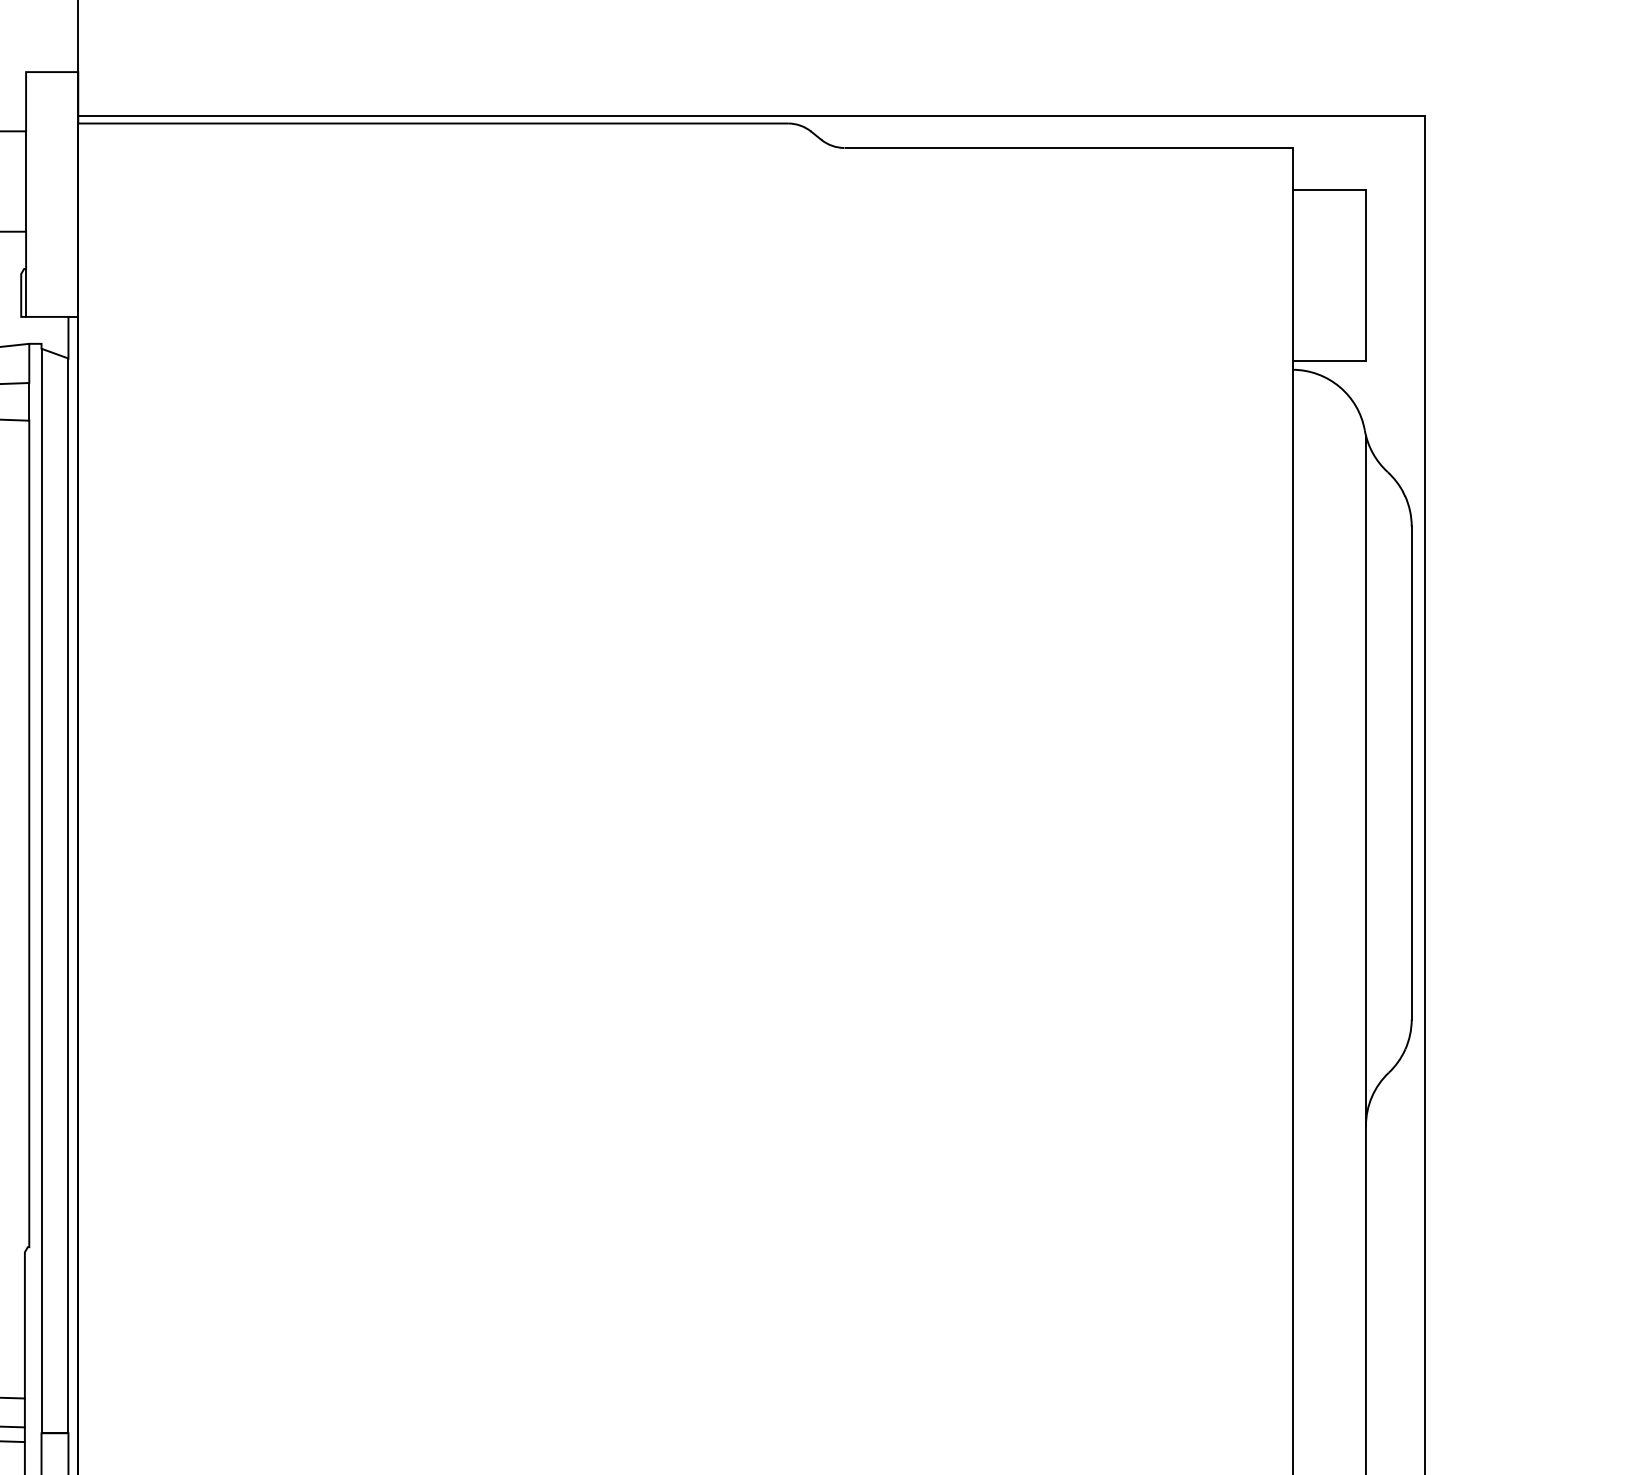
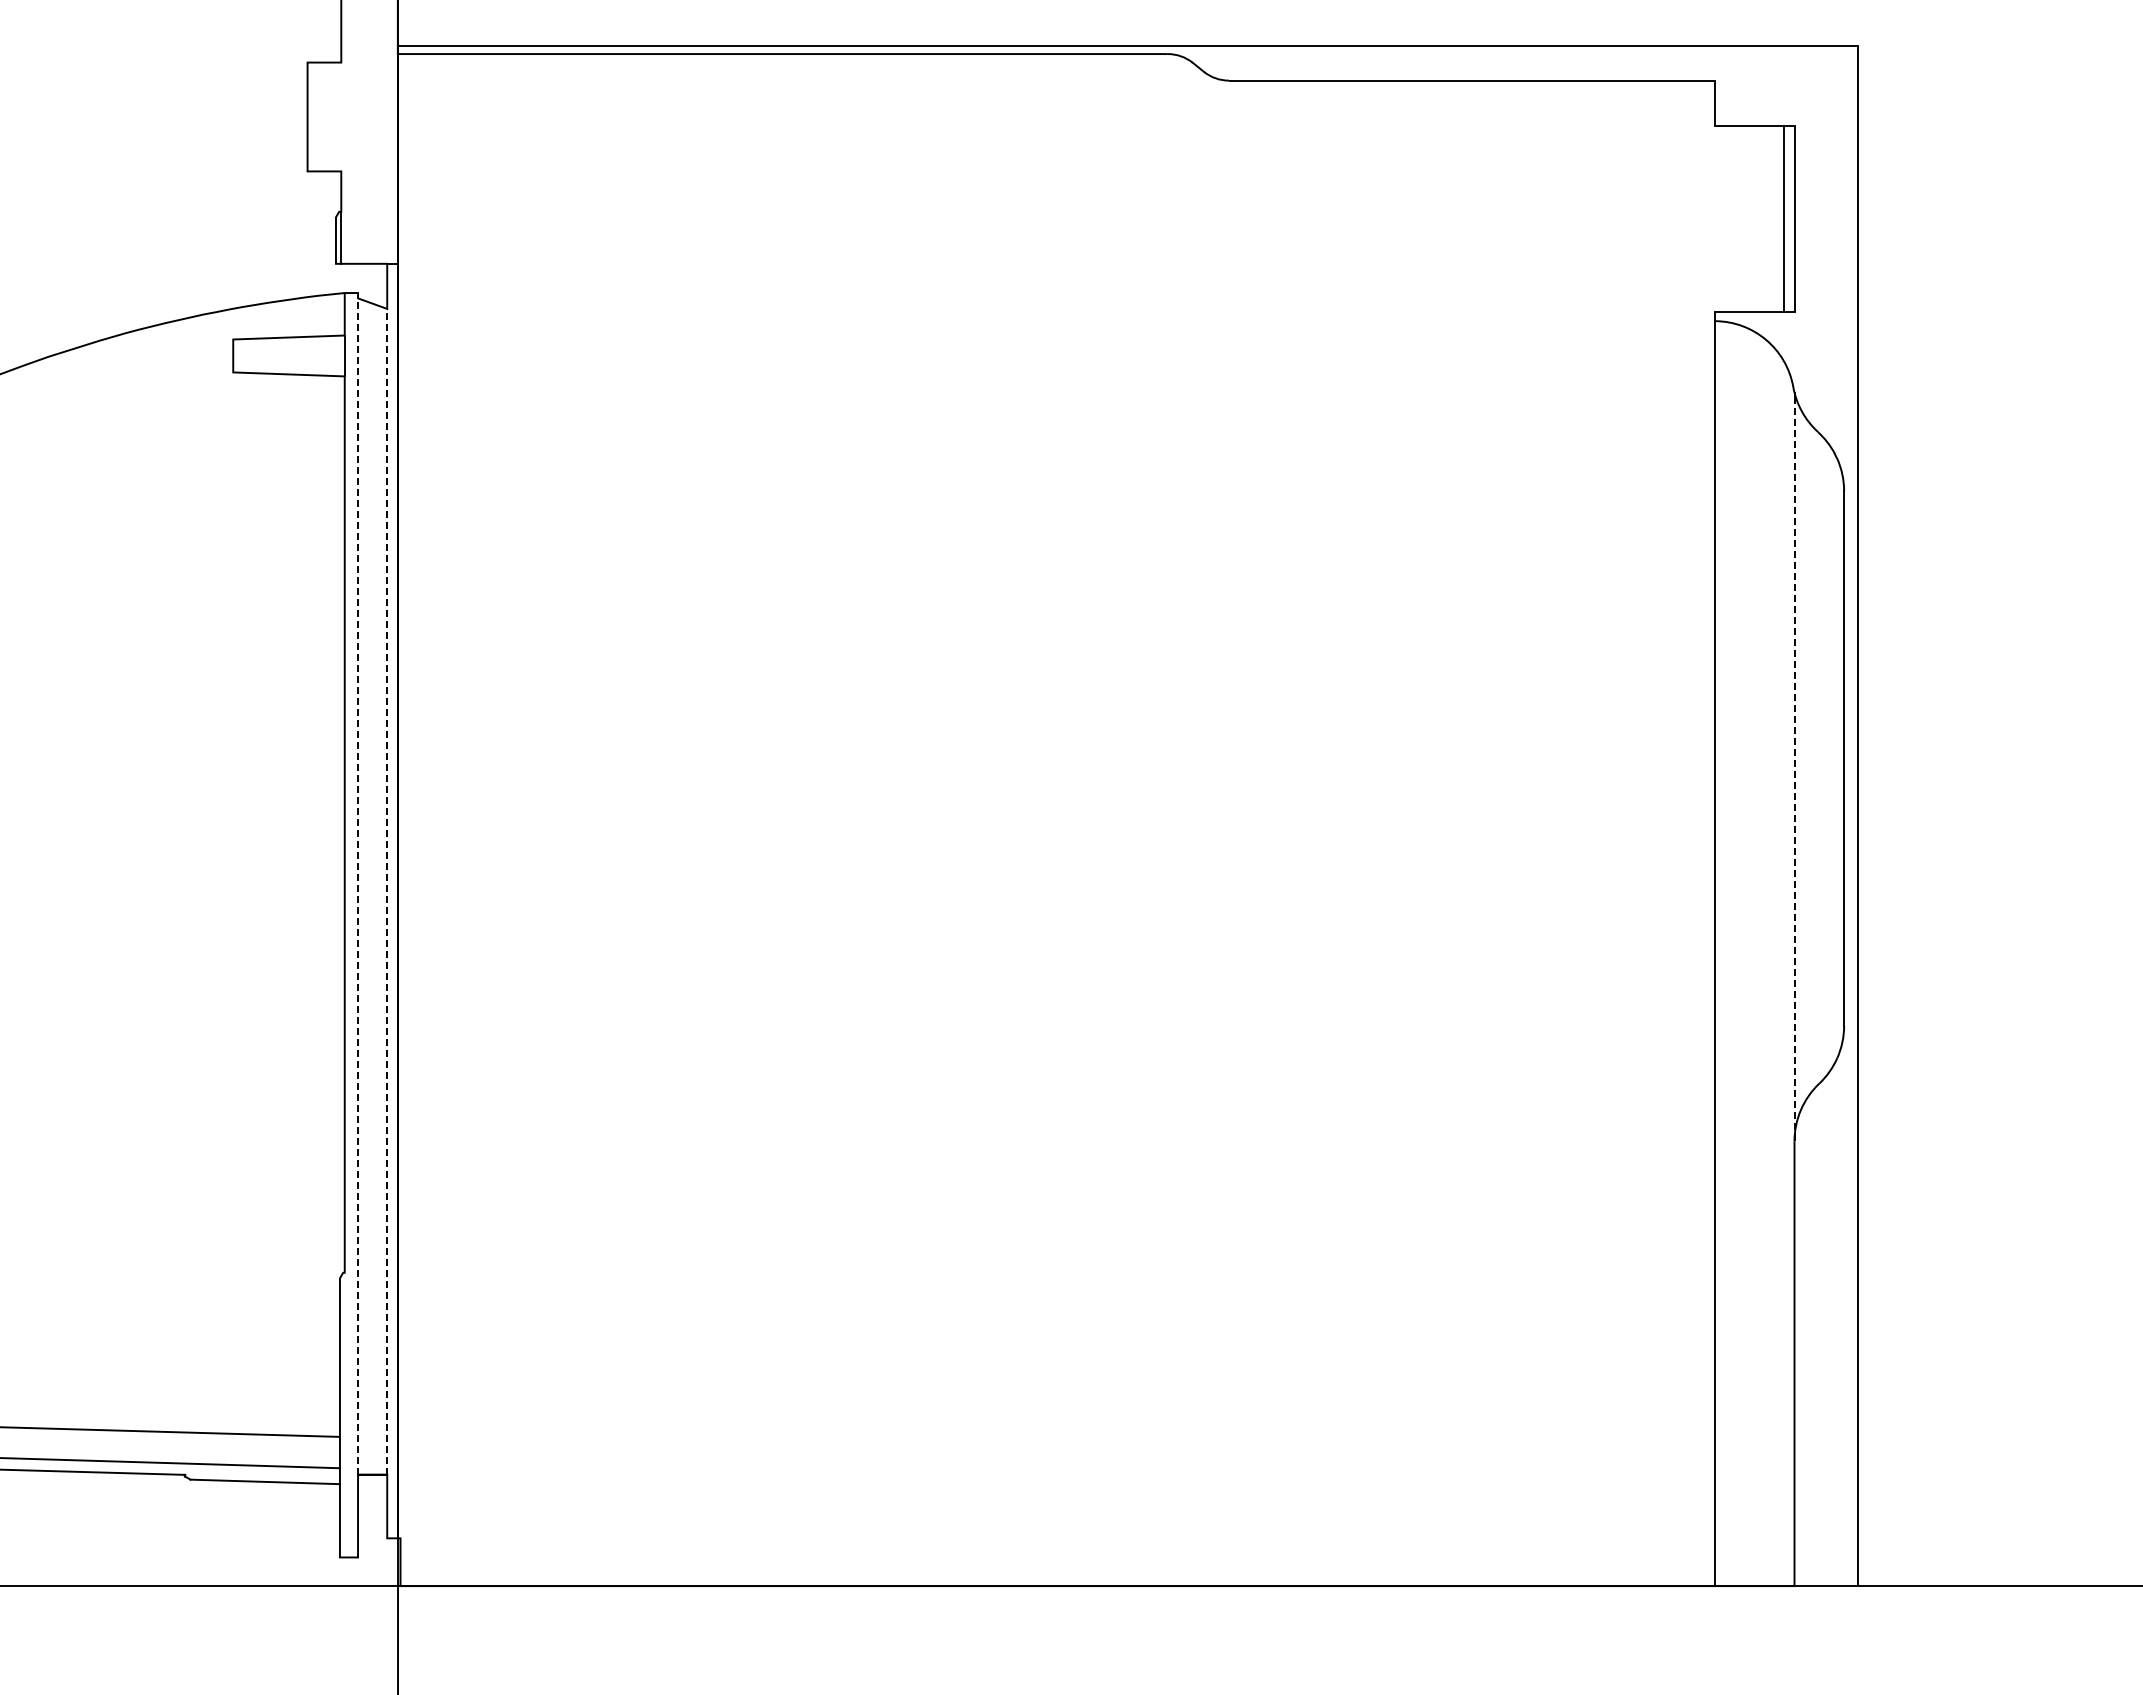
line: (26, 181) -> (341, 116), removed
line: (1292, 275) -> (1783, 218), moved
line: (1365, 784) -> (1794, 770), solid -> dashed
line: (41, 890) -> (358, 885), solid -> dashed
line: (68, 895) -> (387, 891), solid -> dashed

